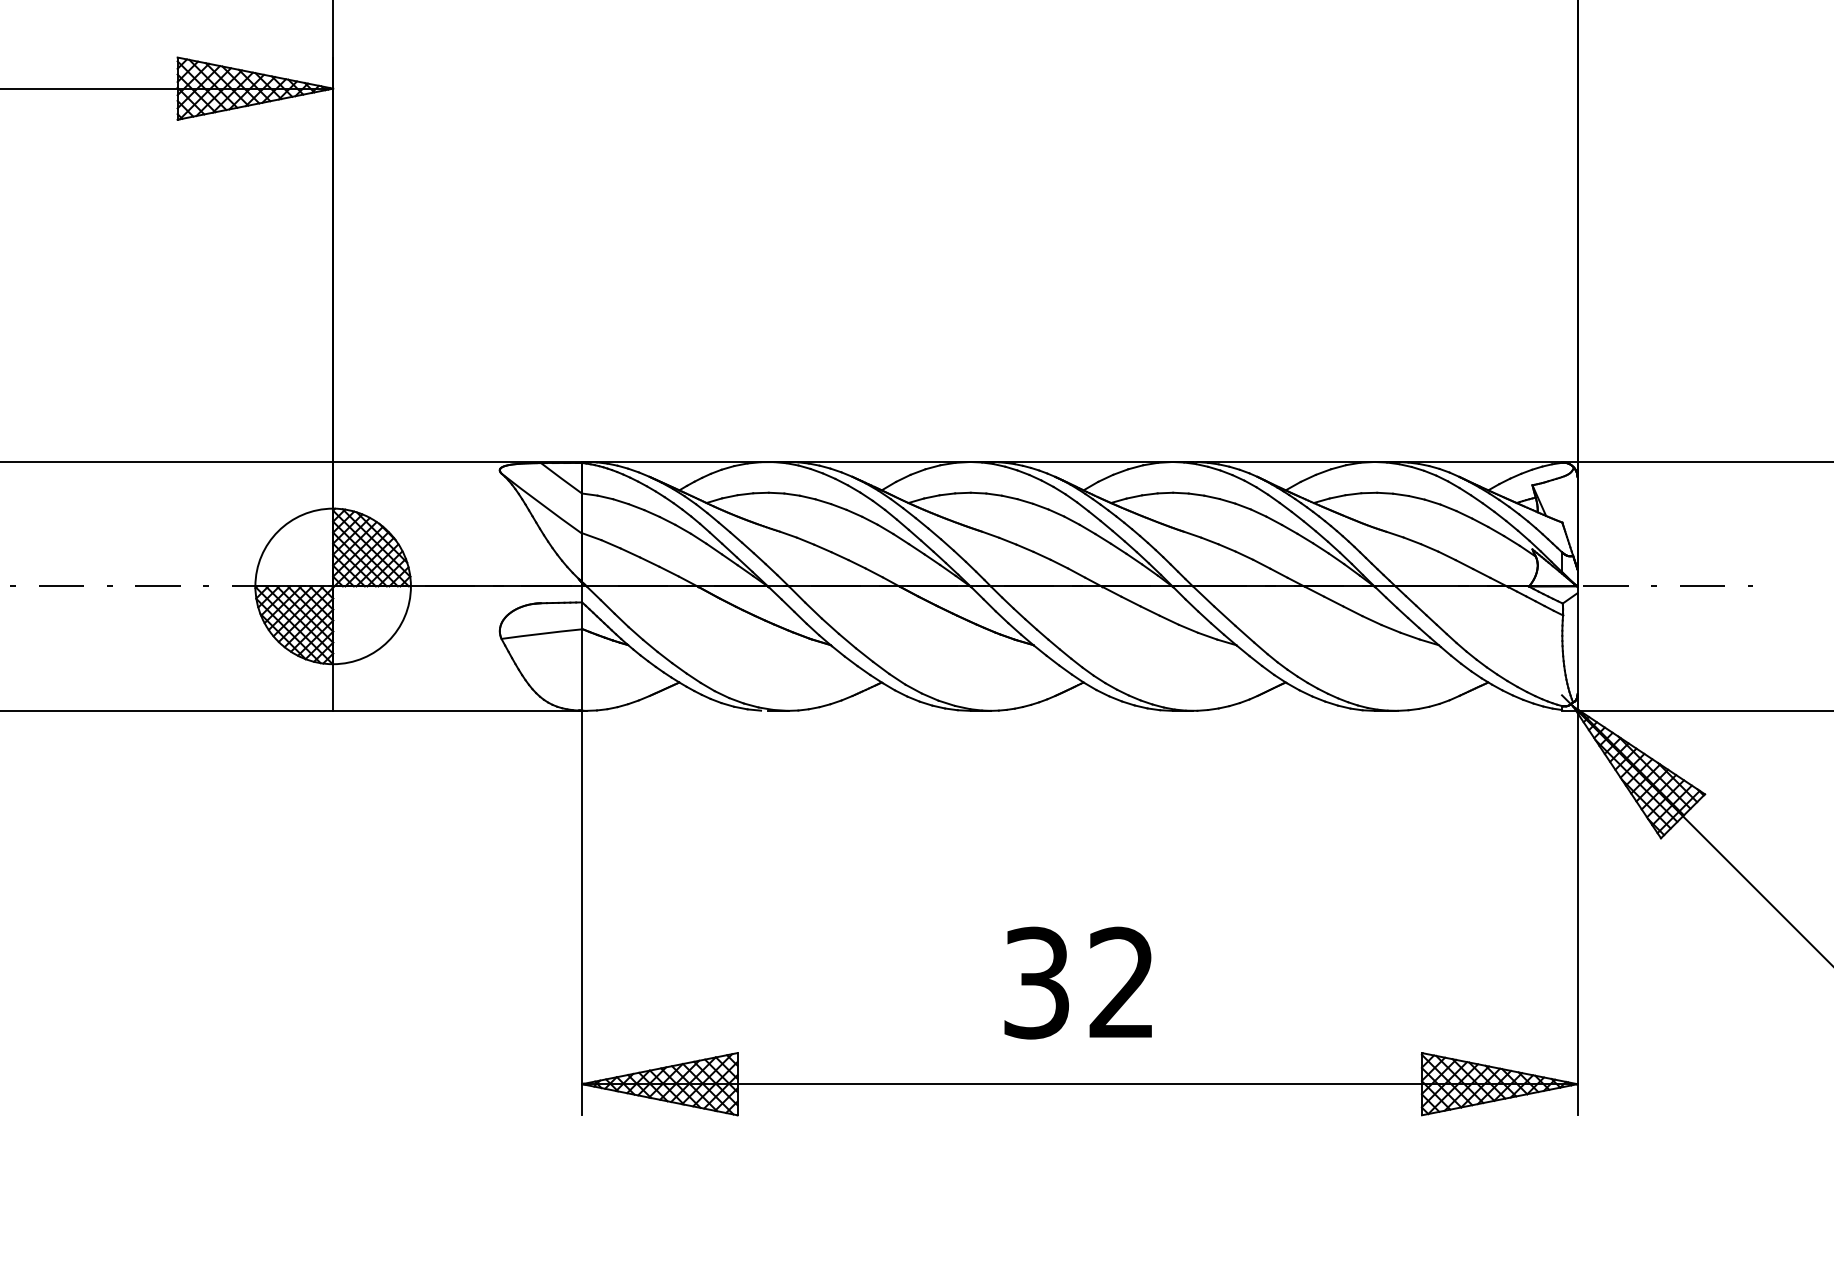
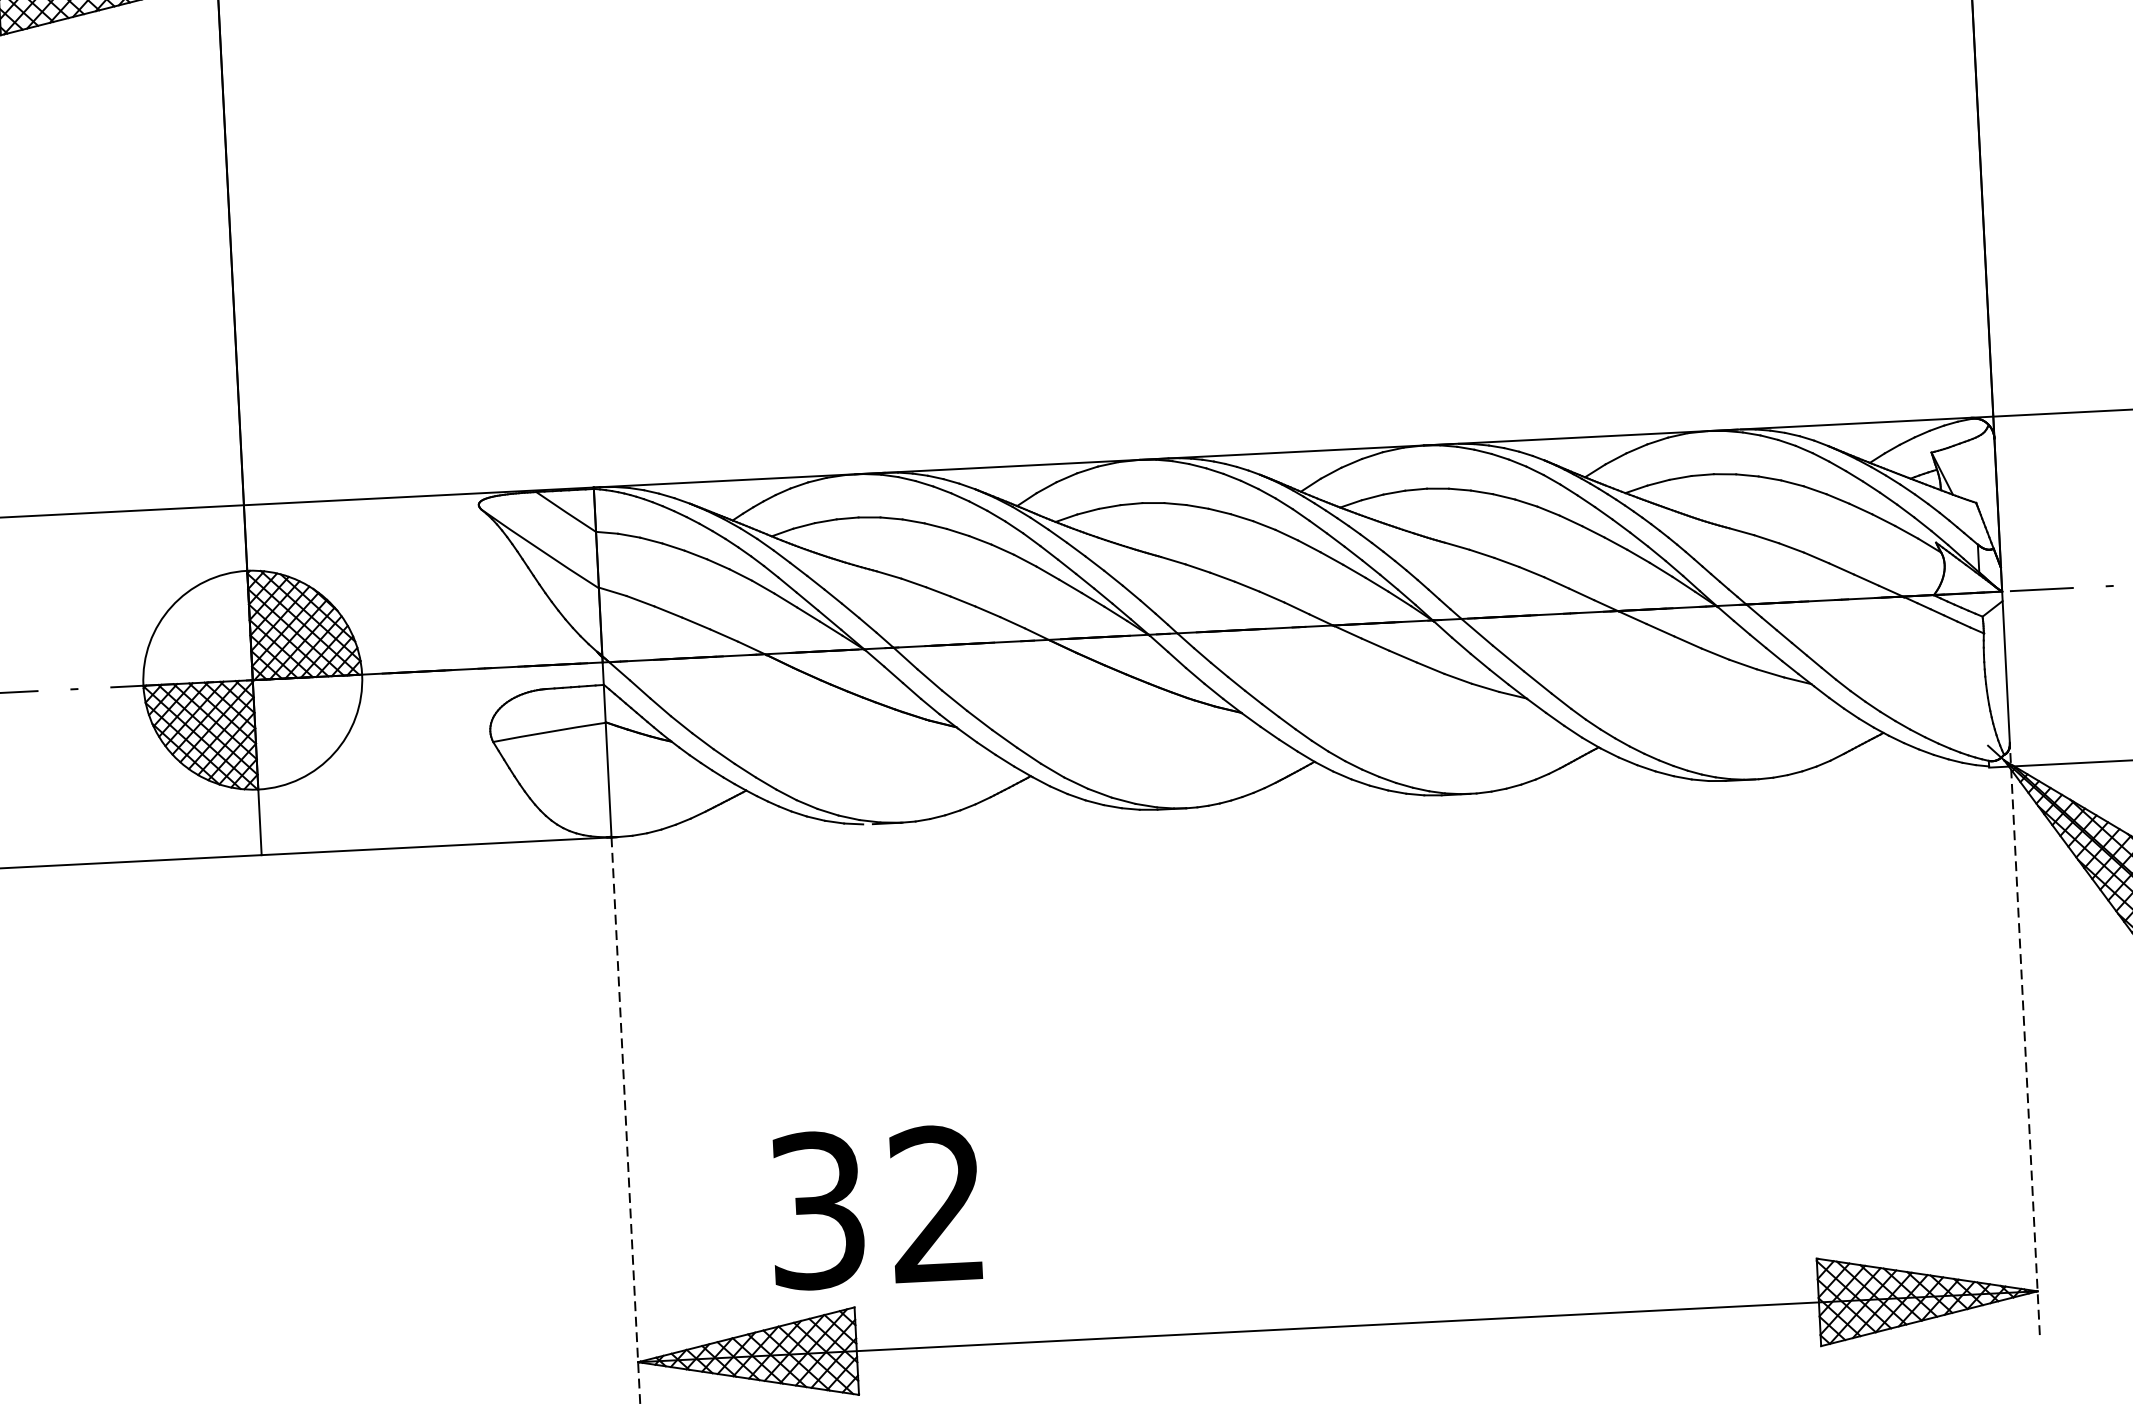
line: (1577, 905) -> (2024, 1040), solid -> dashed
line: (582, 913) -> (626, 1122), solid -> dashed
text: (1077, 982) -> (874, 1206), moved

